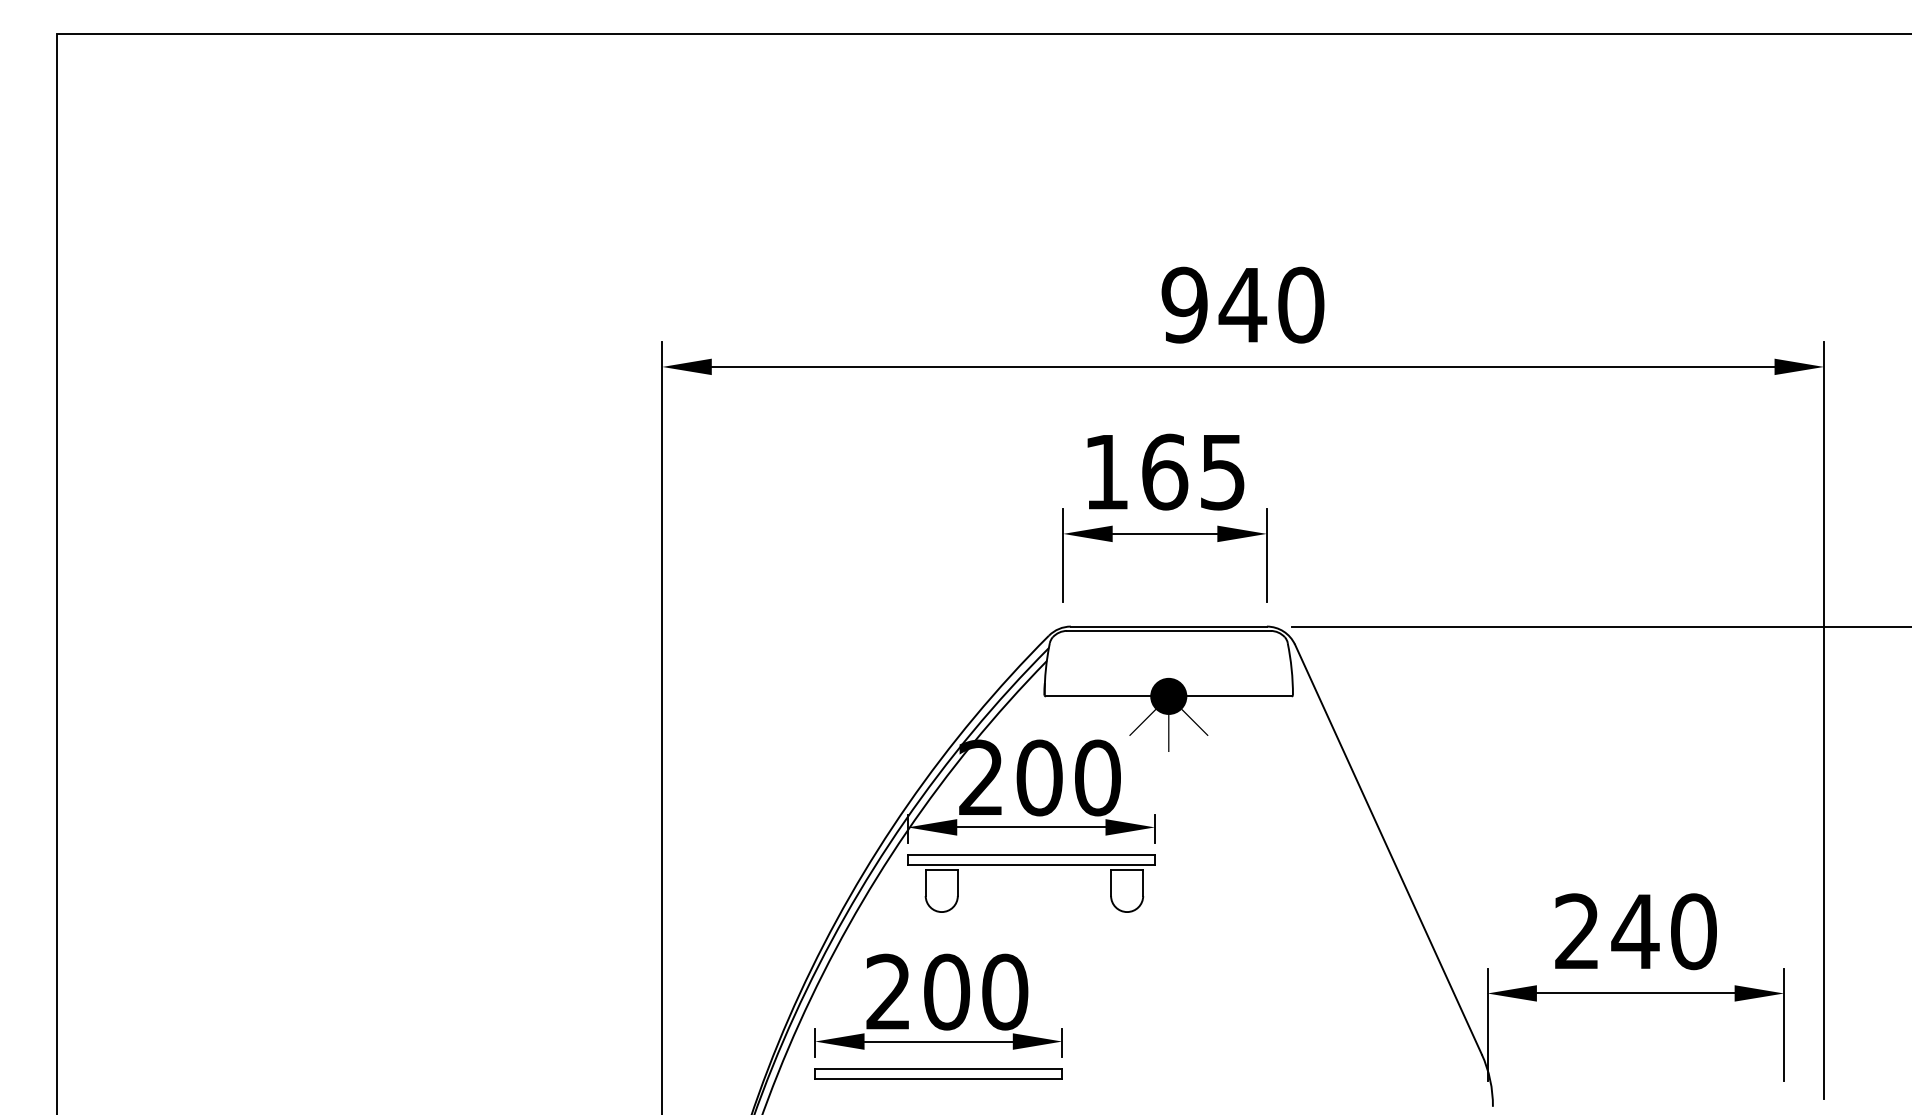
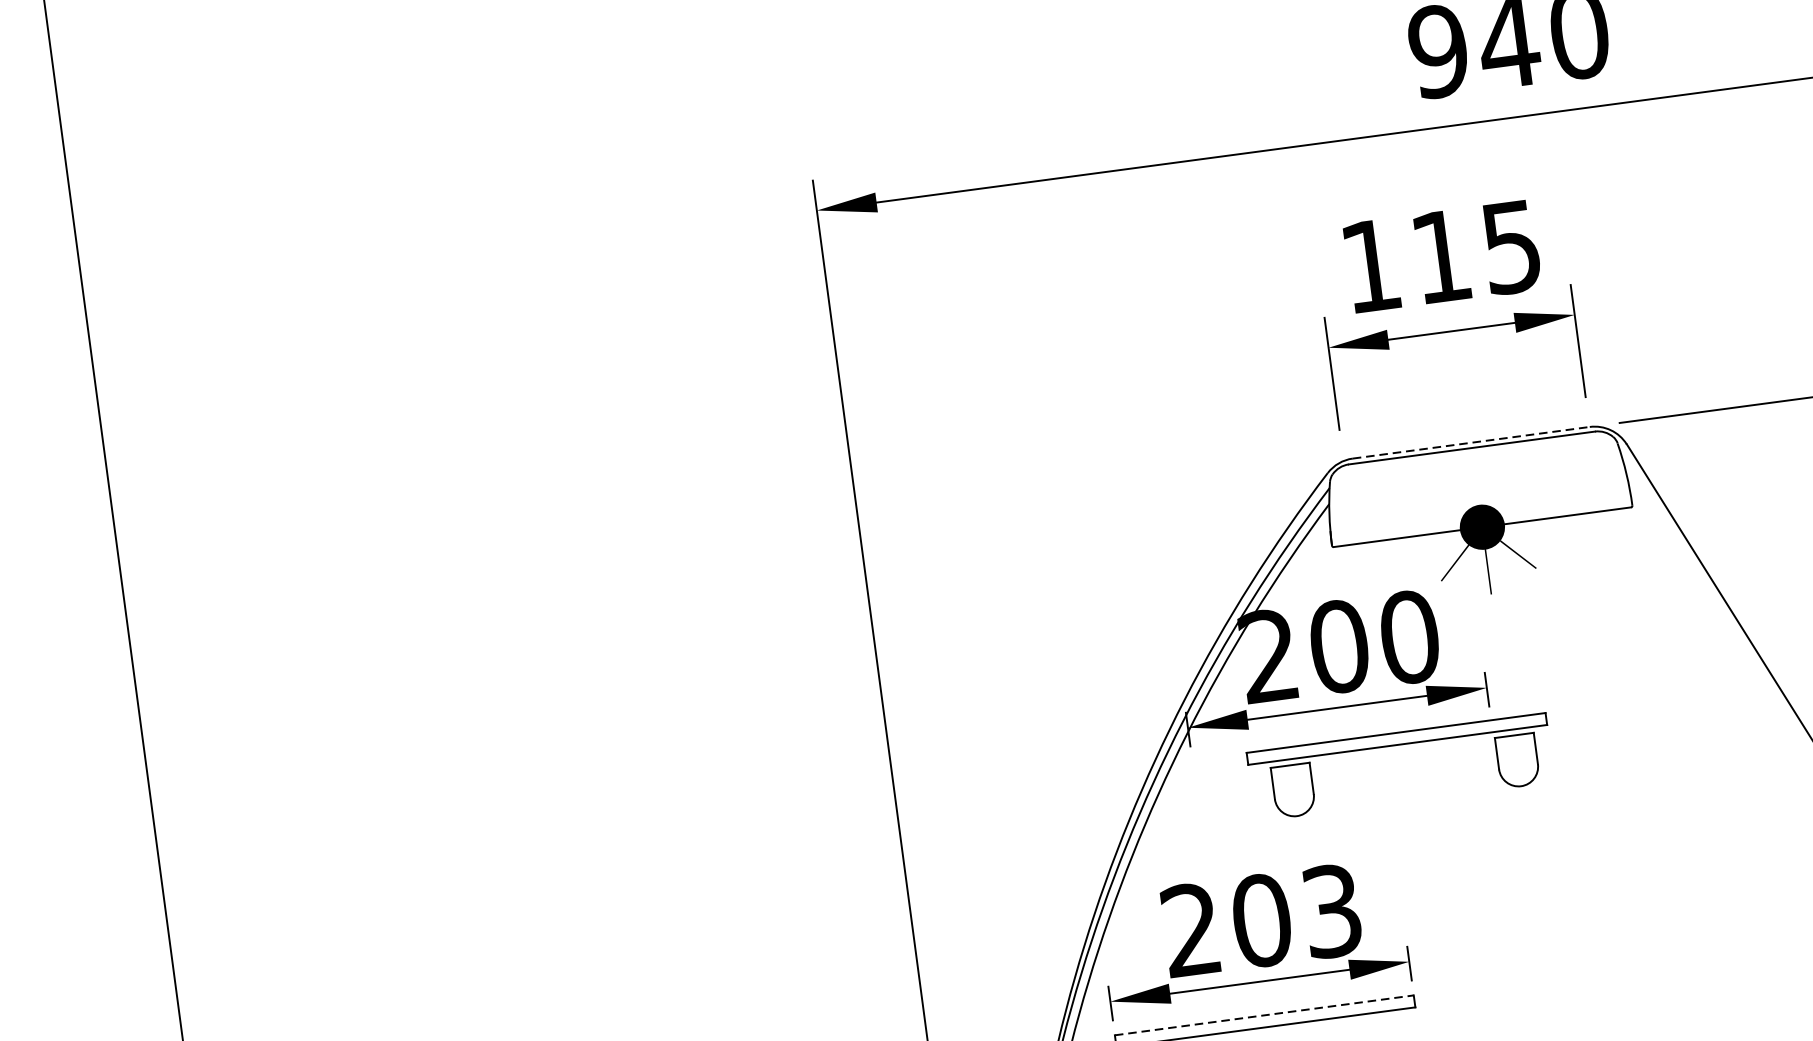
text: (1165, 471) -> (1442, 255), 165 -> 115
line: (1168, 626) -> (1470, 442), solid -> dashed
part: (1031, 865) -> (1397, 745), moved
text: (1005, 991) -> (1332, 910), 200 -> 203
line: (938, 1069) -> (1264, 1015), solid -> dashed

